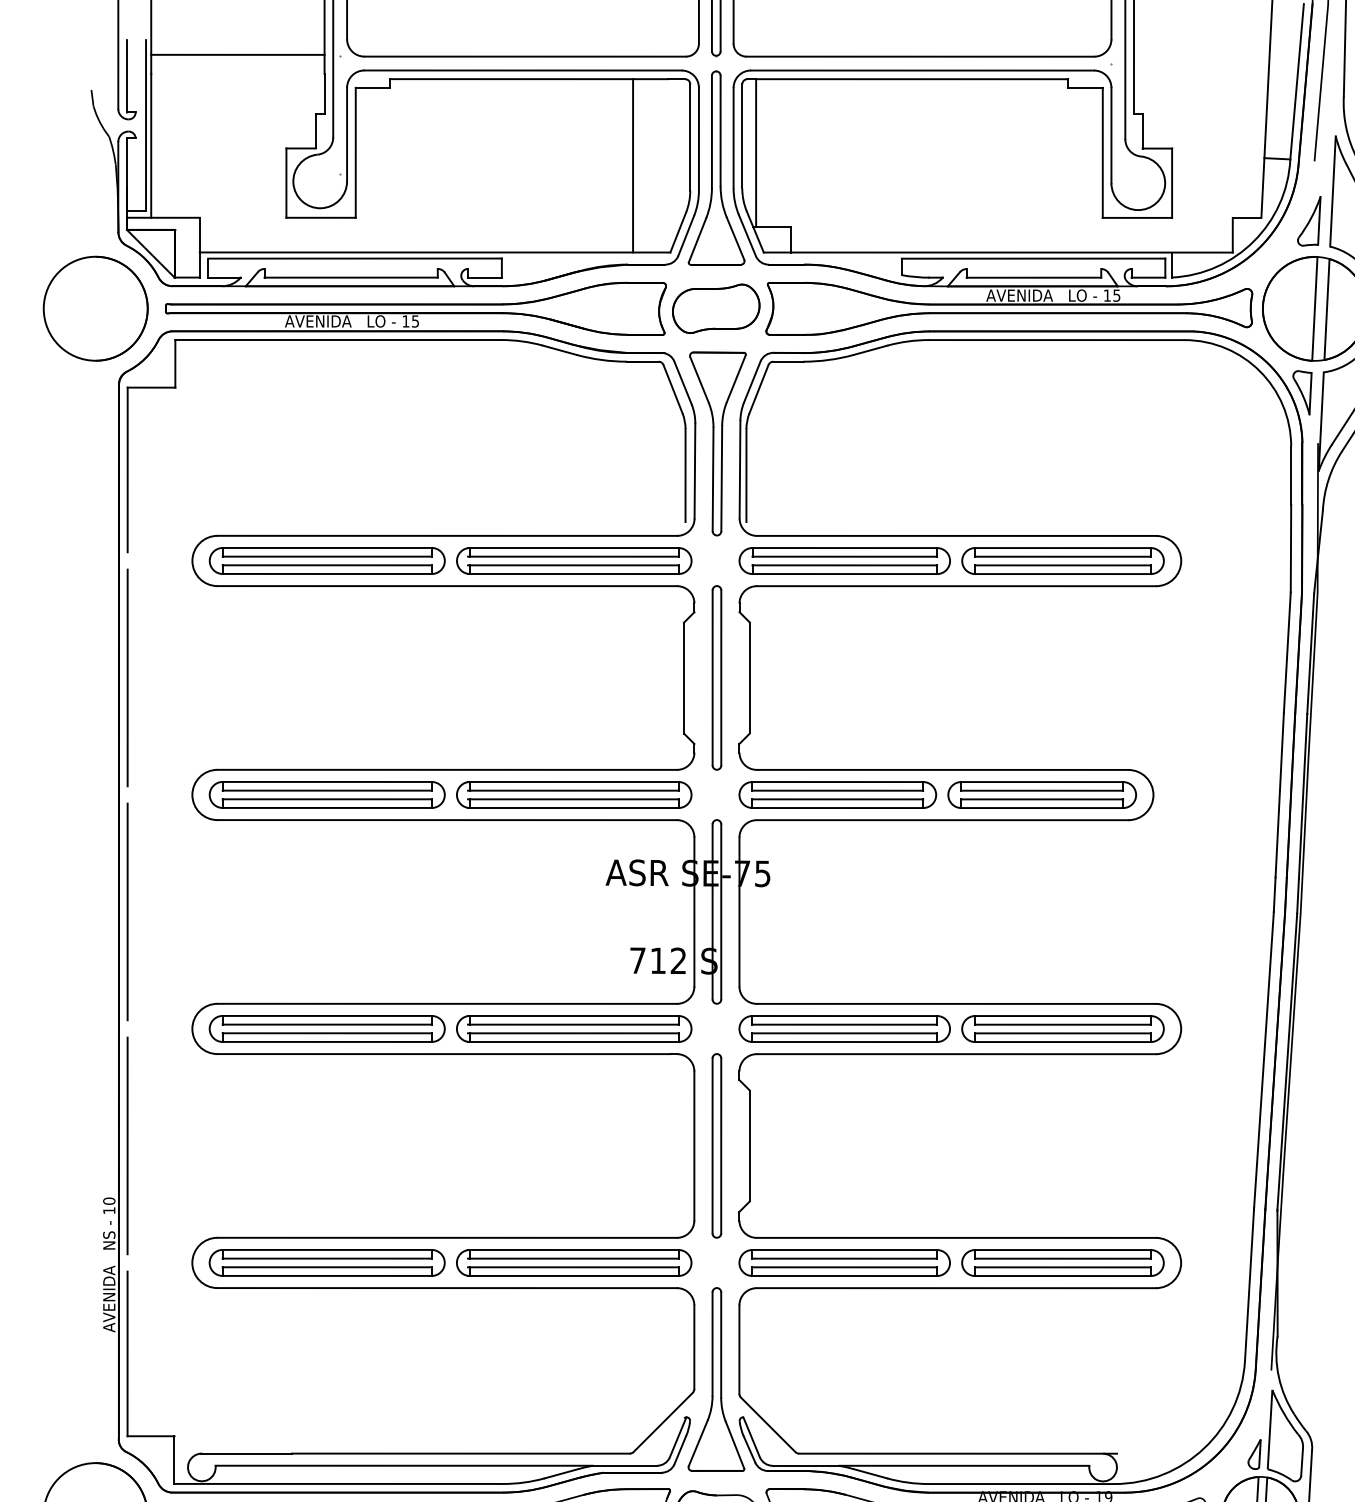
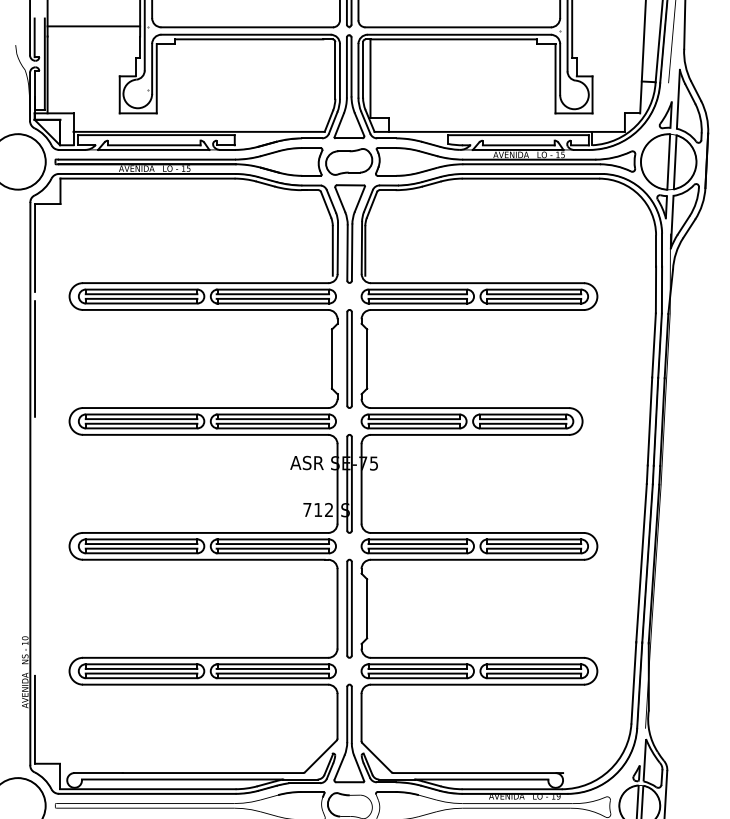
line: (632, 165) -> (304, 85), removed
line: (128, 911) -> (35, 483), removed
line: (126, 1145) -> (34, 608), removed

